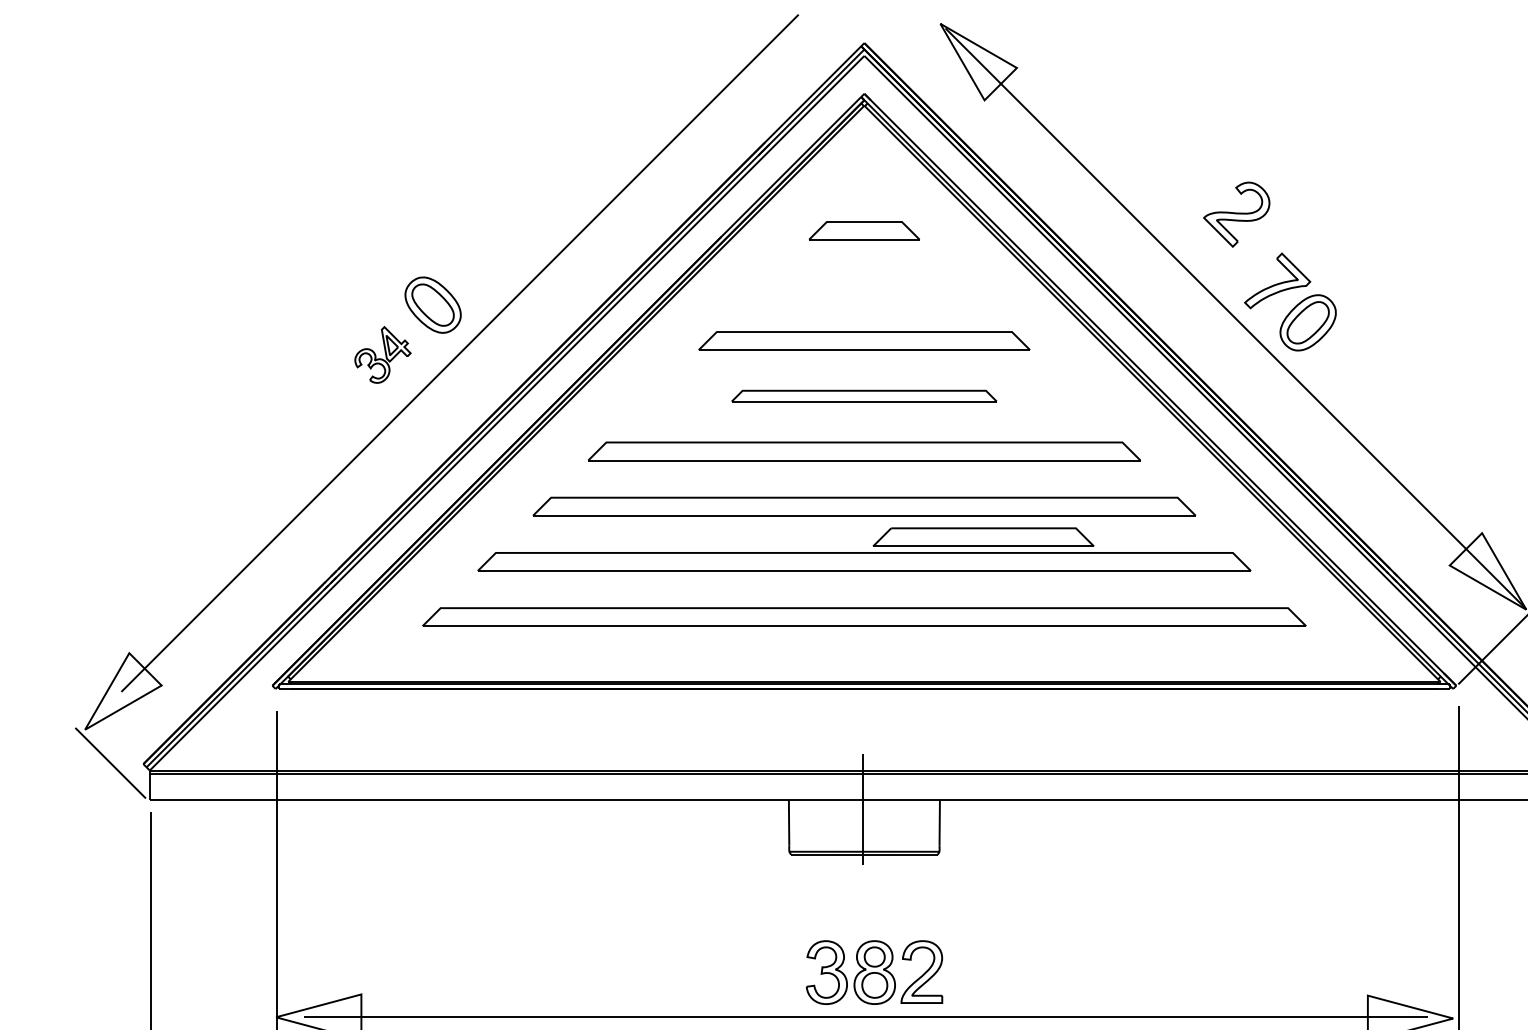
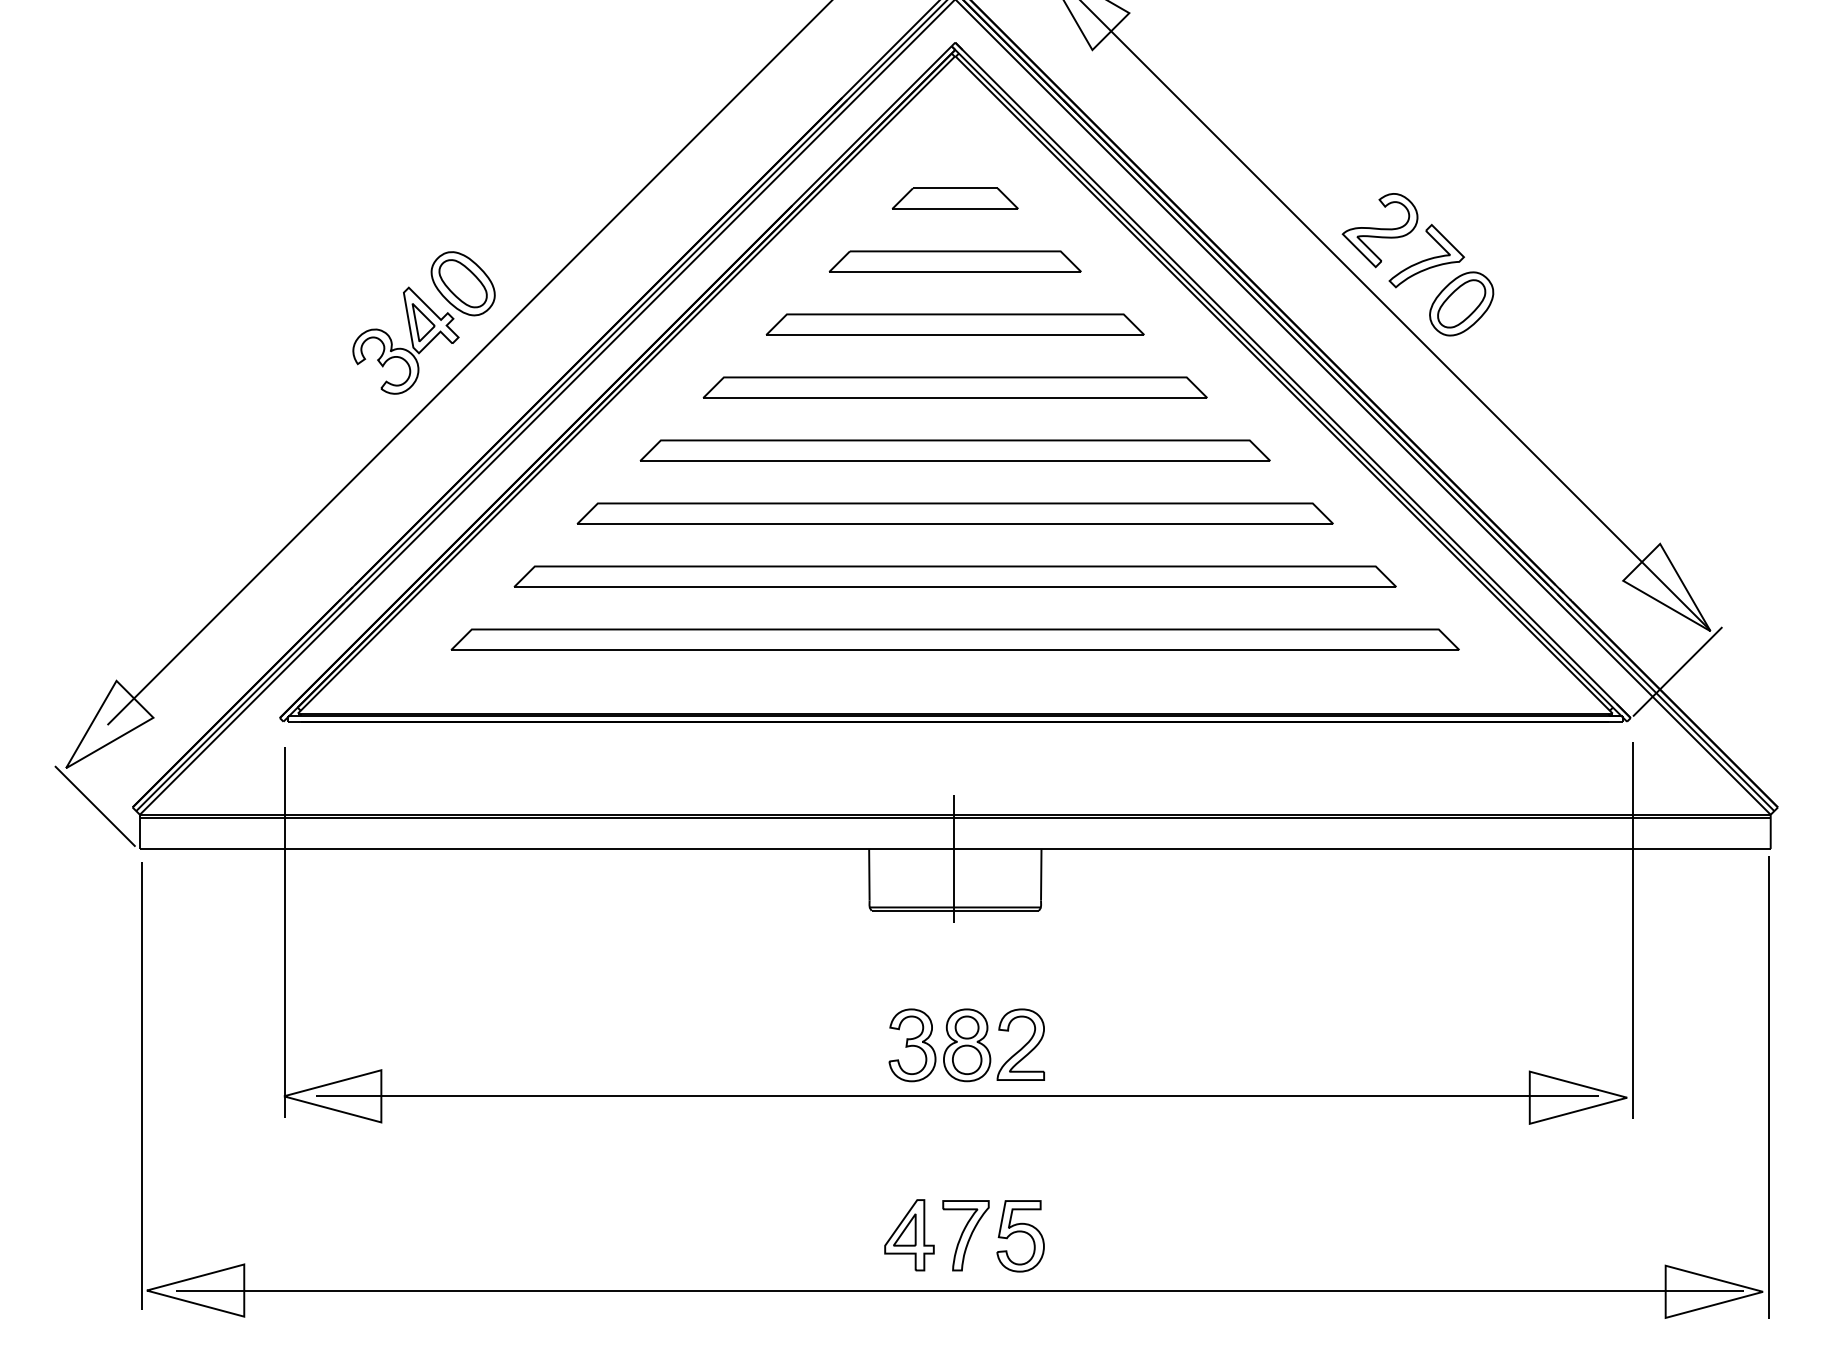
part: (1236, 214) -> (1379, 230), moved
part: (382, 354) -> (405, 340), size x1.67
part: (863, 396) -> (954, 387), size x1.67
part: (982, 537) -> (954, 261), moved

